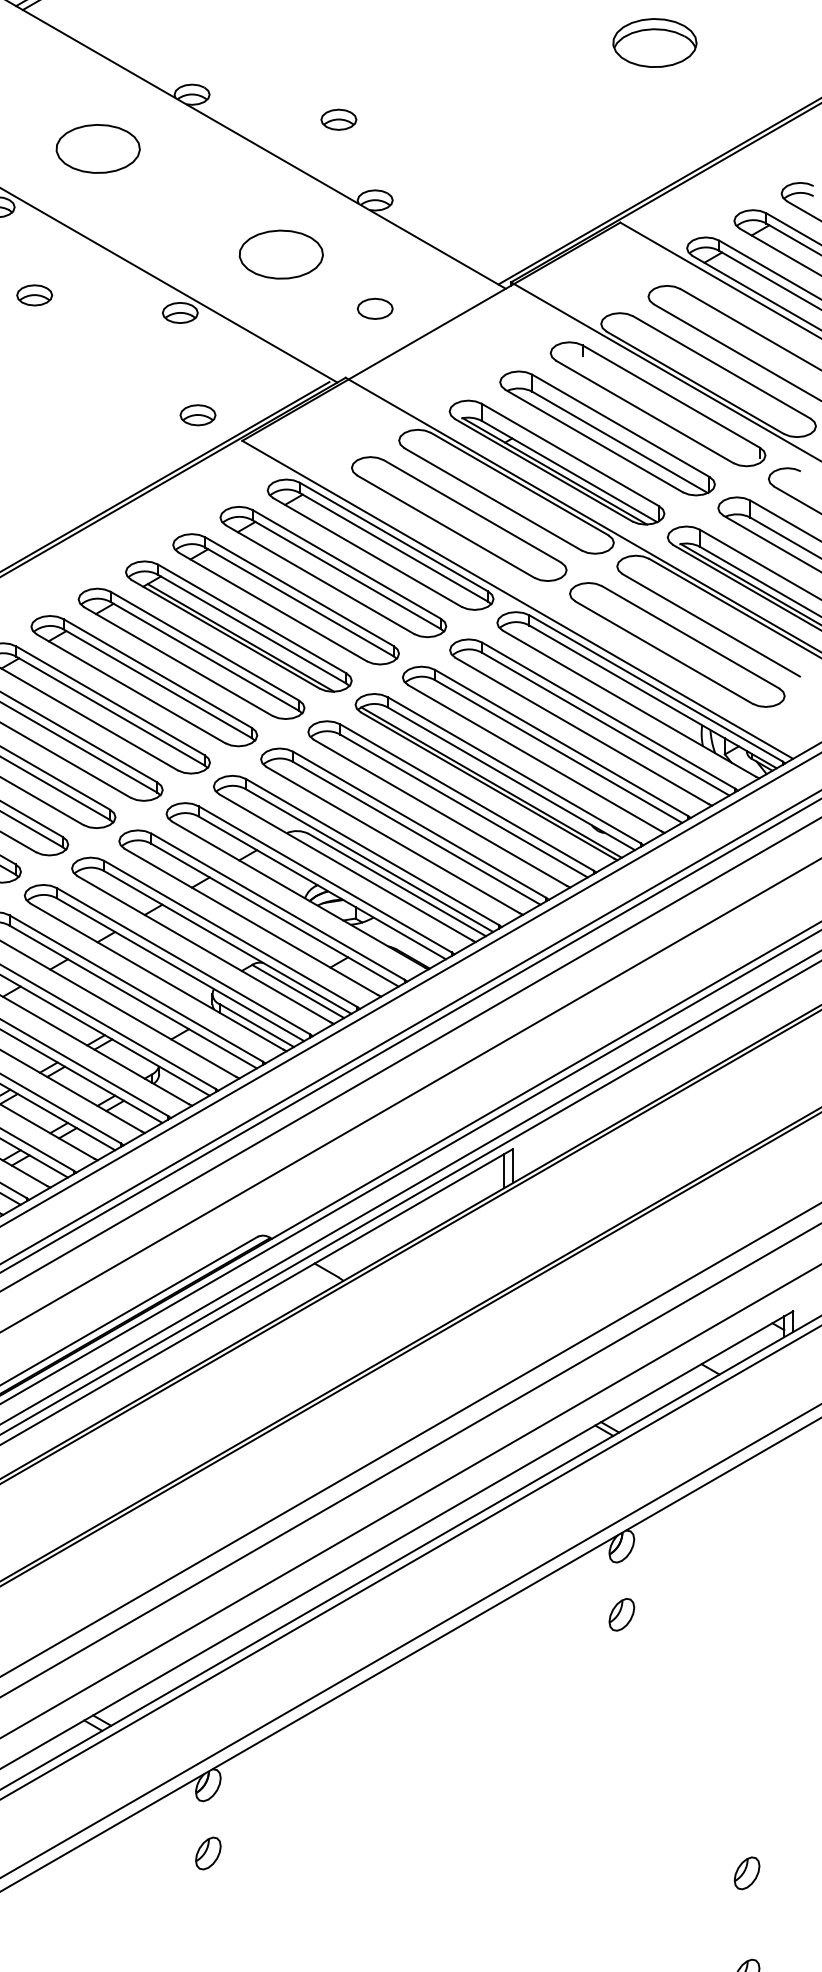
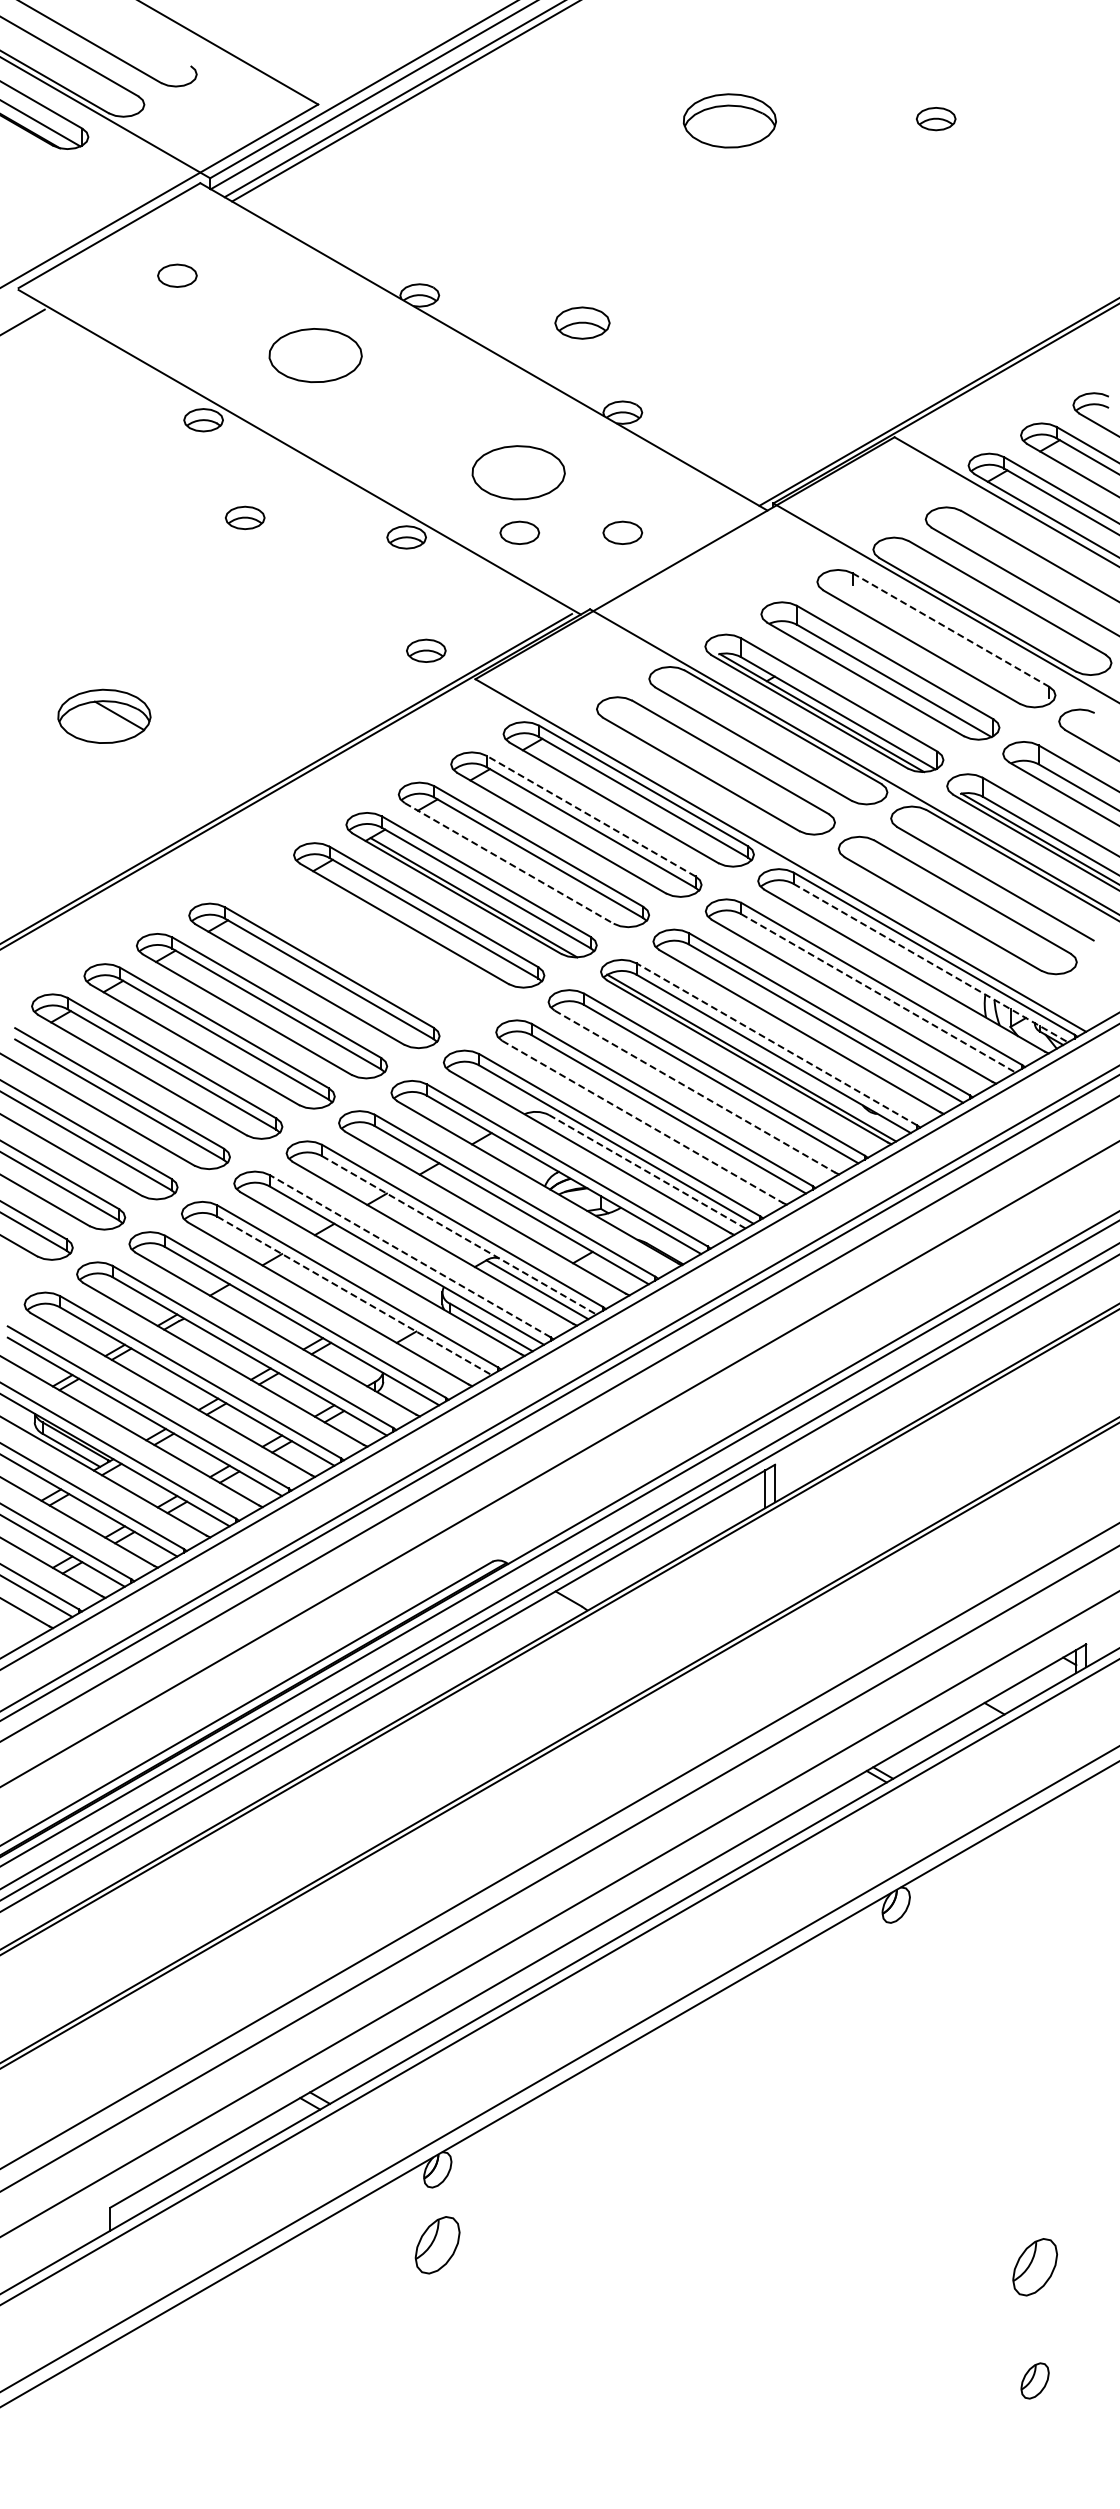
part: (654, 42) -> (932, 237), removed
part: (338, 120) -> (582, 323), size x1.4
part: (282, 308) -> (519, 532), added
line: (670, 396) -> (950, 629), solid -> dashed
line: (347, 564) -> (591, 816), solid -> dashed
line: (273, 607) -> (509, 863), solid -> dashed
part: (144, 681) -> (366, 945), removed
line: (653, 697) -> (931, 963), solid -> dashed
line: (605, 724) -> (878, 993), solid -> dashed
line: (513, 770) -> (776, 1044), solid -> dashed
line: (440, 812) -> (695, 1091), solid -> dashed
line: (393, 840) -> (643, 1122), solid -> dashed
line: (397, 885) -> (647, 1172), solid -> dashed
line: (227, 942) -> (459, 1235), solid -> dashed
line: (182, 960) -> (409, 1255), solid -> dashed
line: (133, 997) -> (354, 1296), solid -> dashed
part: (621, 1614) -> (895, 1980), removed
part: (208, 1853) -> (437, 2245), size x1.6
part: (746, 1873) -> (1034, 2267), size x1.6

